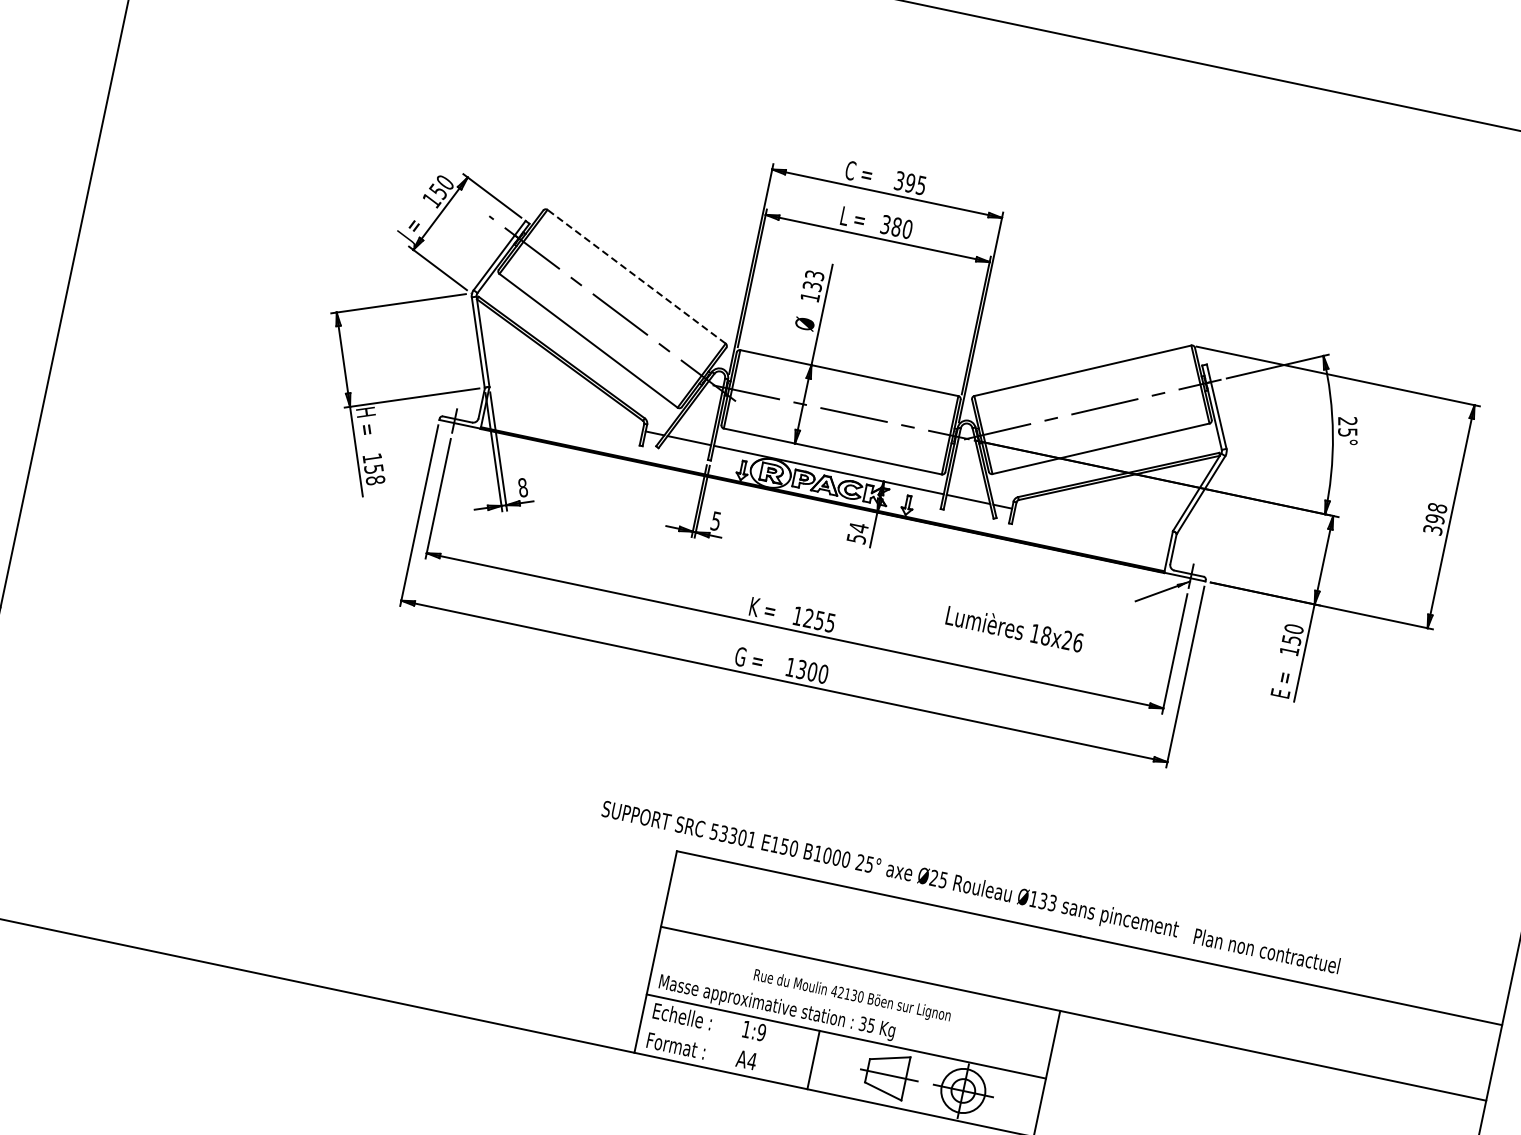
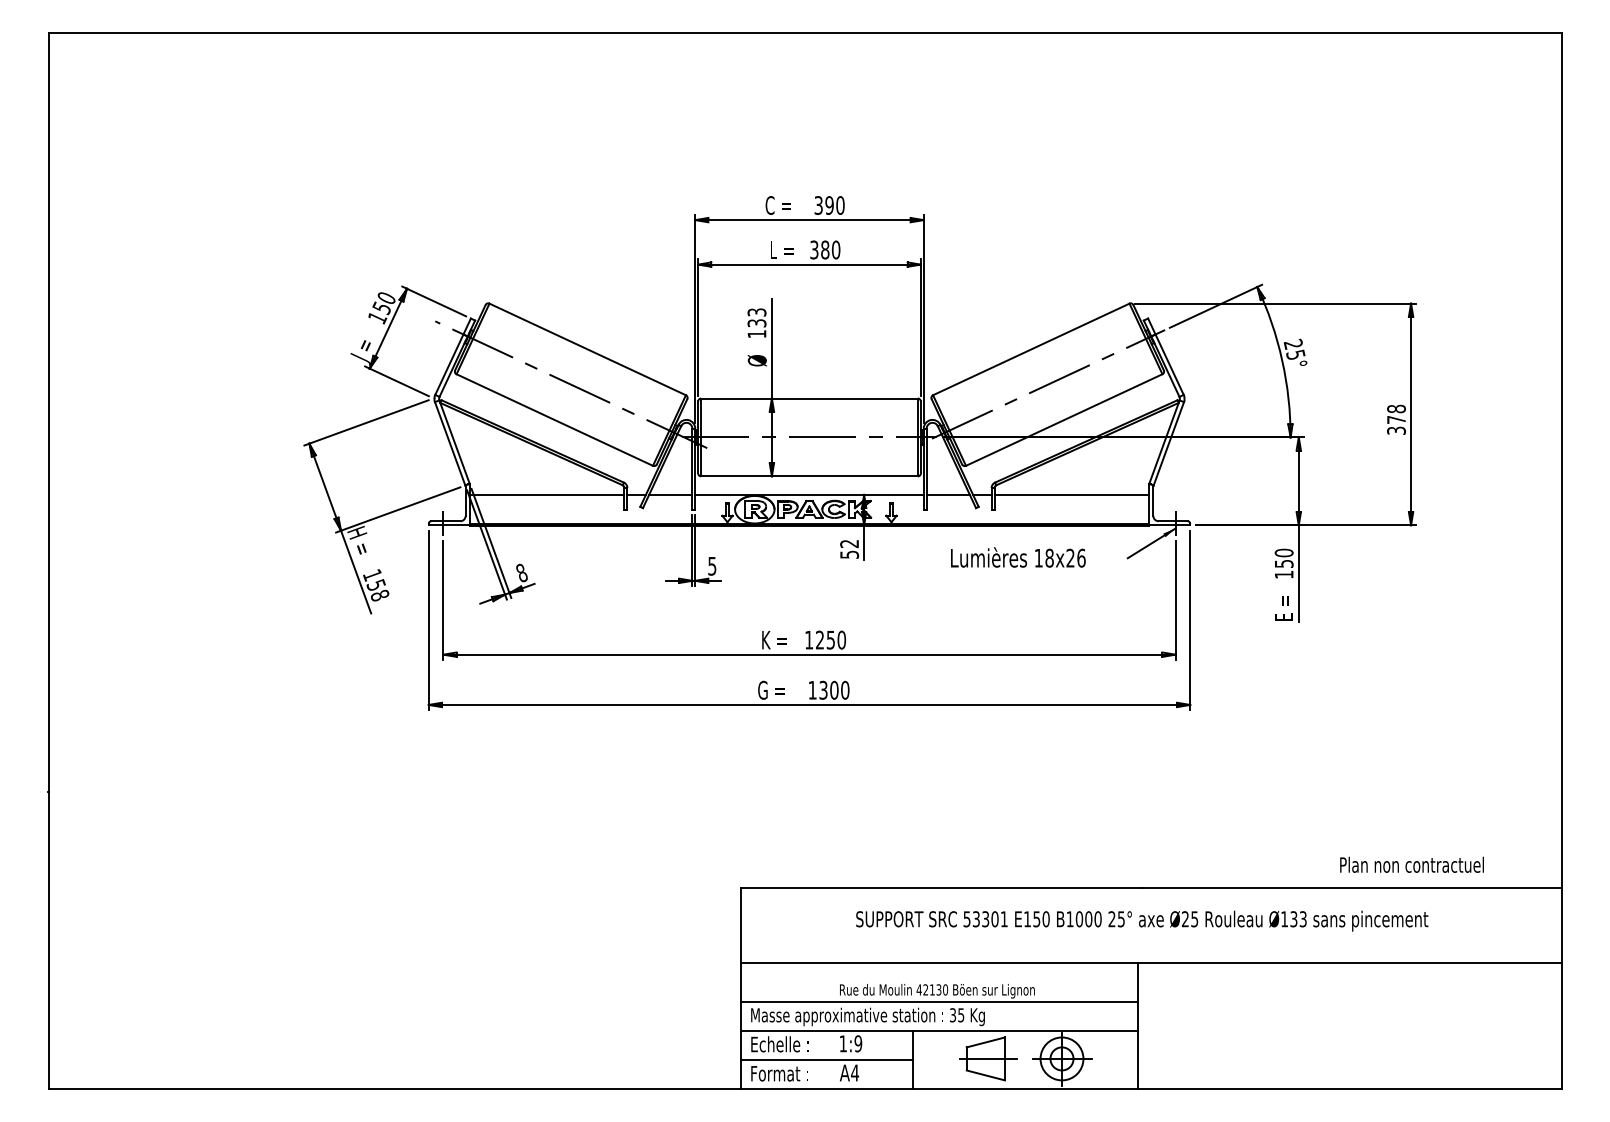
text: (921, 185) -> (840, 205), 395 -> 390
line: (636, 276) -> (587, 349), dashed -> solid
line: (564, 413) -> (546, 494), added
text: (1435, 518) -> (1396, 419), 398 -> 378
line: (1092, 525) -> (1071, 494), added
text: (858, 527) -> (849, 543), 54 -> 52
text: (830, 622) -> (841, 639), 1255 -> 1250
text: (1015, 628) -> (1018, 557), moved
text: (890, 870) -> (1142, 920), moved
text: (1266, 950) -> (1411, 864), moved
line: (852, 1007) -> (939, 1001), added
line: (727, 1041) -> (827, 1059), added

